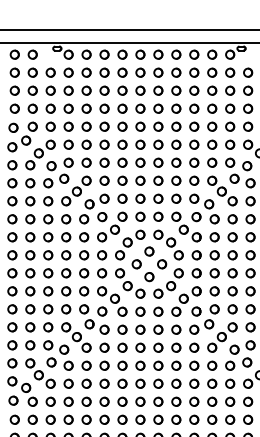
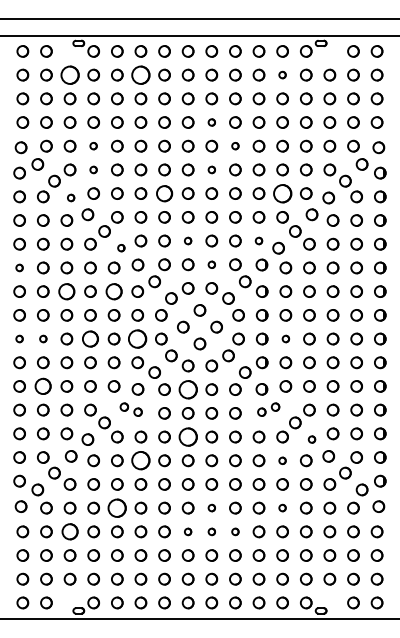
part: (50, 72) -> (69, 74), size x1.6
part: (104, 72) -> (140, 74), size x1.6
part: (212, 72) -> (282, 74), size x0.6
part: (158, 108) -> (211, 122), size x0.6
part: (68, 126) -> (93, 145), size x0.6
part: (176, 126) -> (235, 145), size x0.6
part: (68, 144) -> (93, 169), size x0.6
part: (158, 144) -> (211, 169), size x0.6
circle: (122, 162) -> (164, 193), size x1.4
circle: (212, 162) -> (282, 193), size x1.6
part: (51, 165) -> (70, 197), size x0.6
part: (139, 198) -> (187, 240), size x0.6
part: (193, 198) -> (258, 240), size x0.6
part: (89, 203) -> (121, 247), size x0.6
part: (158, 216) -> (211, 264), size x0.6
part: (12, 218) -> (19, 267), size x0.6
part: (47, 237) -> (66, 291), size x1.4
part: (83, 237) -> (113, 291), size x1.4
part: (12, 272) -> (19, 338), size x0.6
part: (30, 272) -> (43, 338), size x0.6
part: (66, 272) -> (90, 338), size x1.4
part: (101, 272) -> (137, 338), size x1.6
part: (214, 272) -> (285, 338), size x0.6
circle: (30, 309) -> (43, 386), size x1.4
part: (139, 311) -> (187, 389), size x1.6
part: (97, 326) -> (131, 409), size x0.7
part: (201, 326) -> (268, 409), size x0.7
part: (139, 347) -> (187, 436), size x1.6
part: (234, 349) -> (311, 439), size x0.6
part: (104, 365) -> (140, 460), size x1.6
part: (212, 365) -> (282, 460), size x0.6
part: (86, 401) -> (117, 507), size x1.6
part: (158, 401) -> (211, 507), size x0.6
part: (212, 401) -> (282, 507), size x0.6
part: (50, 419) -> (69, 531), size x1.4
part: (139, 419) -> (187, 531), size x0.6
part: (158, 419) -> (211, 531), size x0.6
part: (176, 419) -> (235, 531), size x0.6

